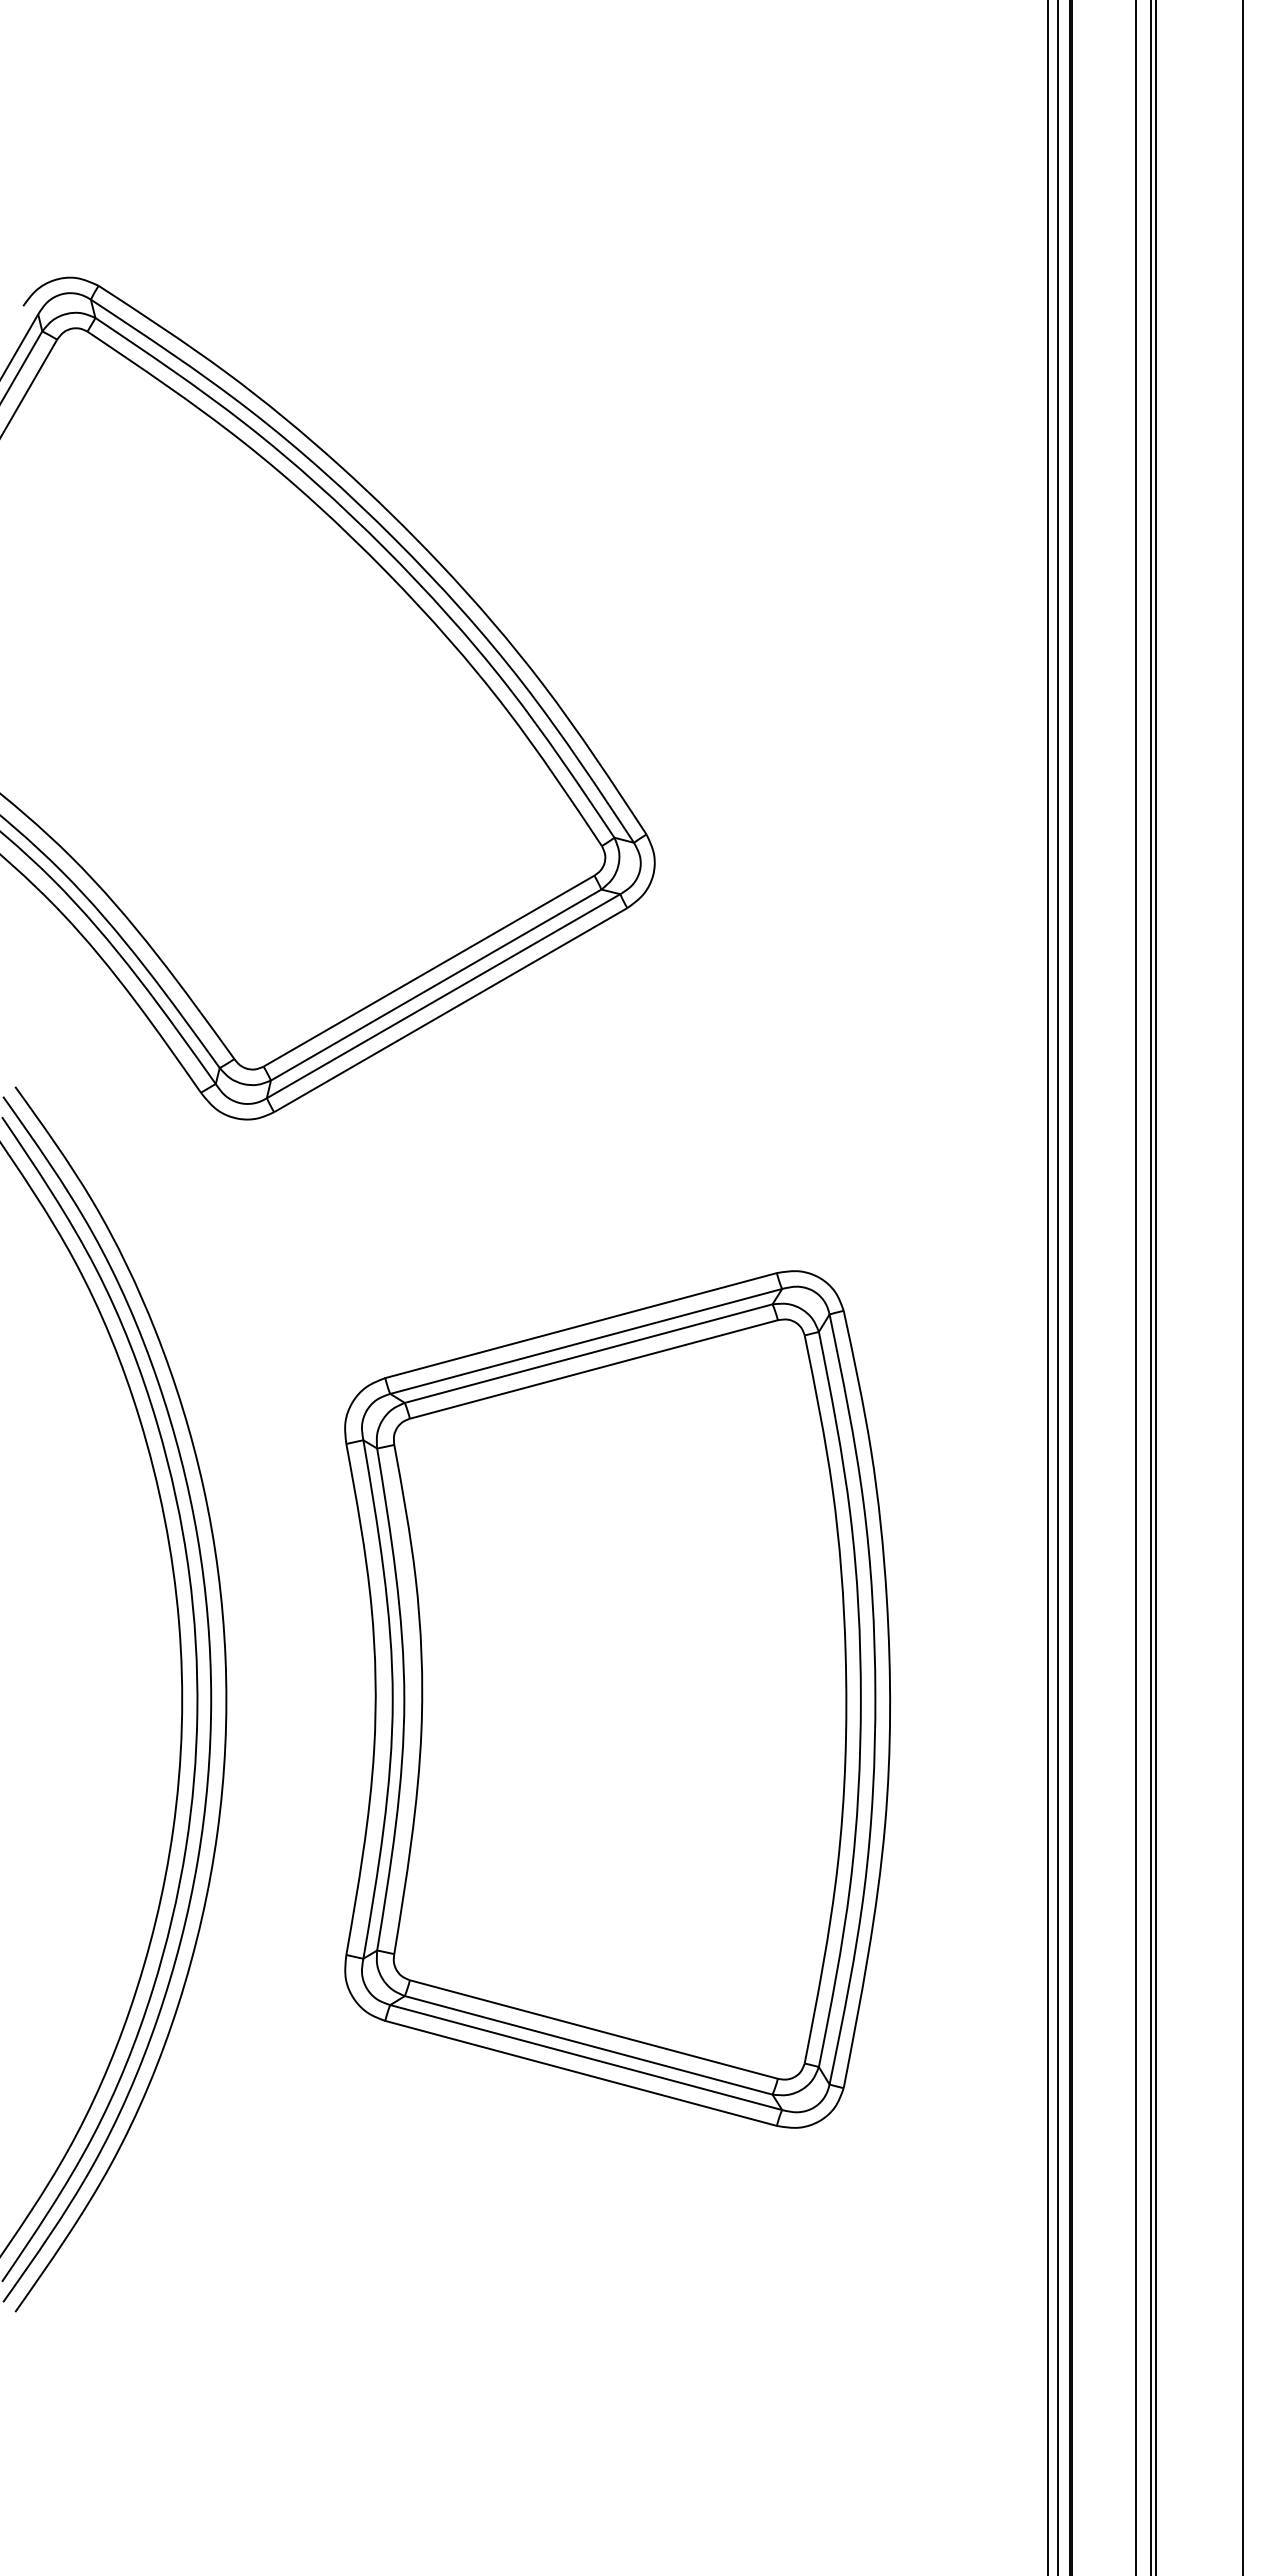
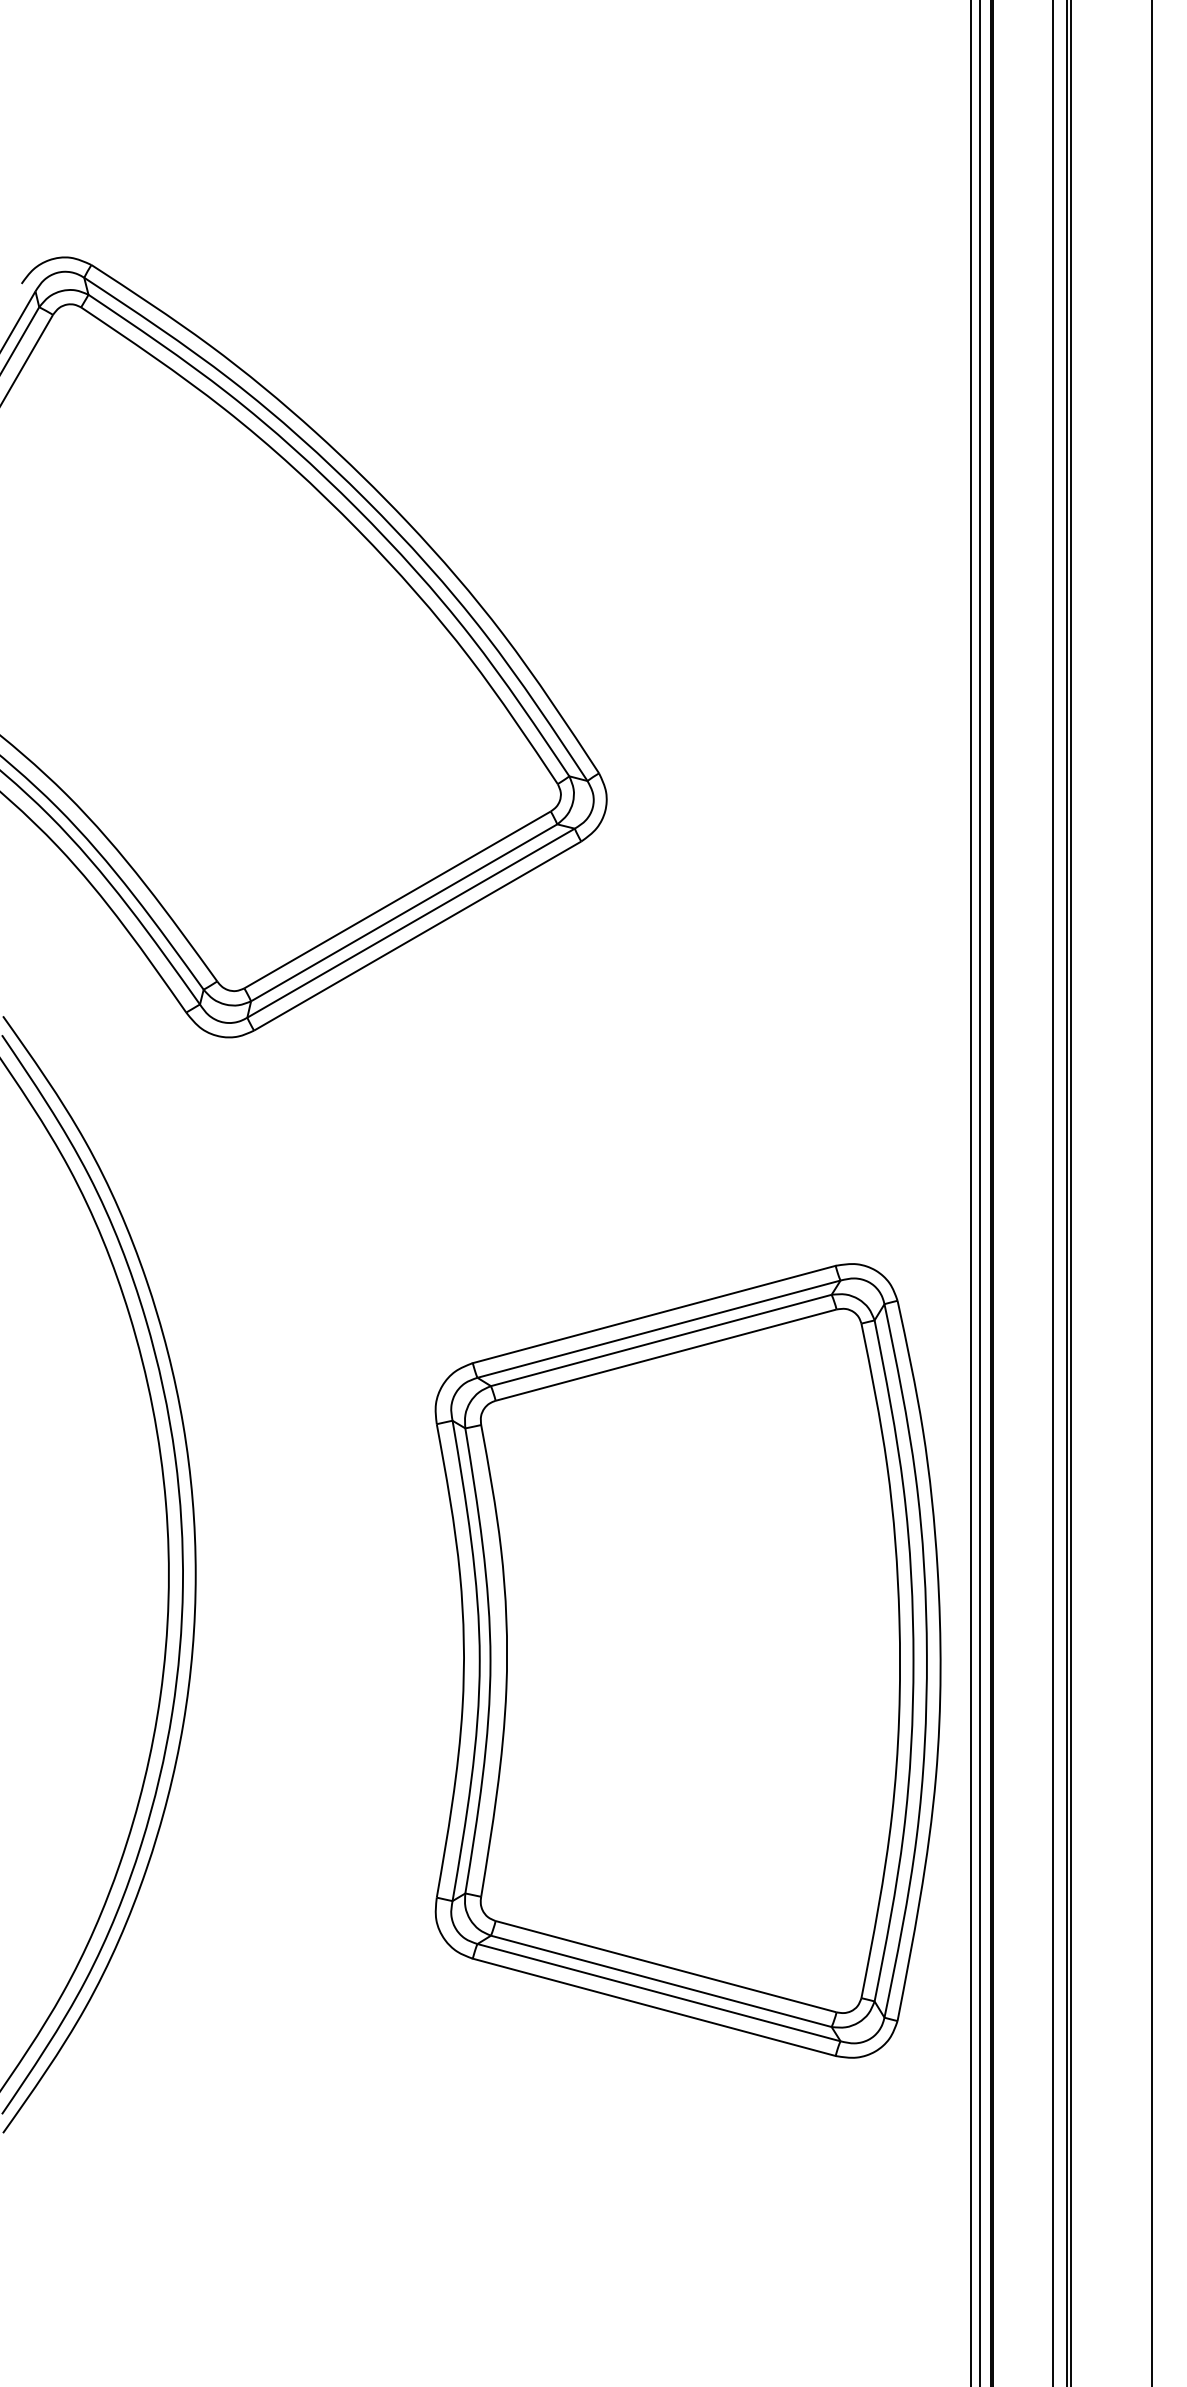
curve: (225, 1699) -> (209, 1574), removed
part: (617, 1699) -> (688, 1660), moved

